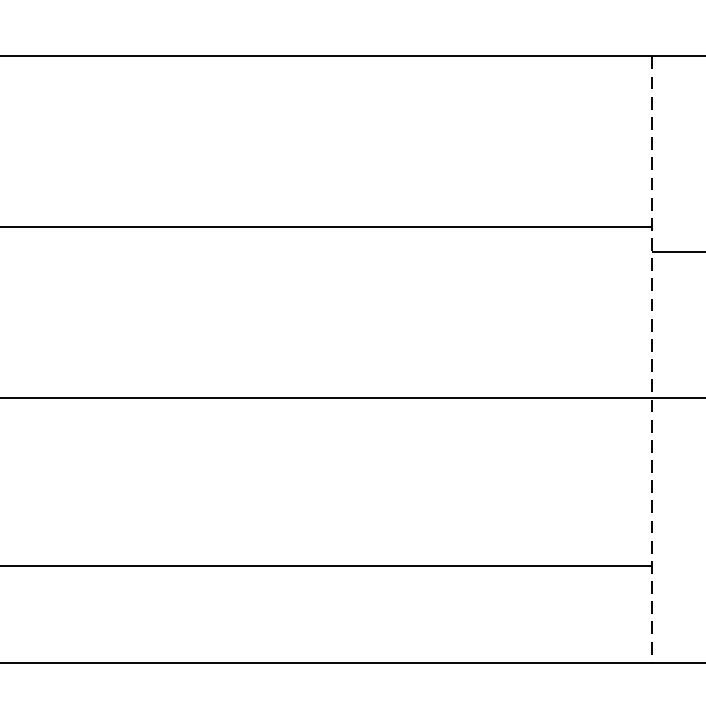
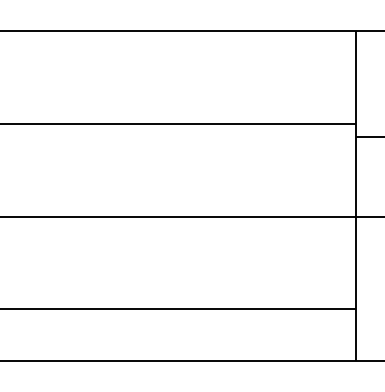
line: (652, 360) -> (355, 196), dashed -> solid

